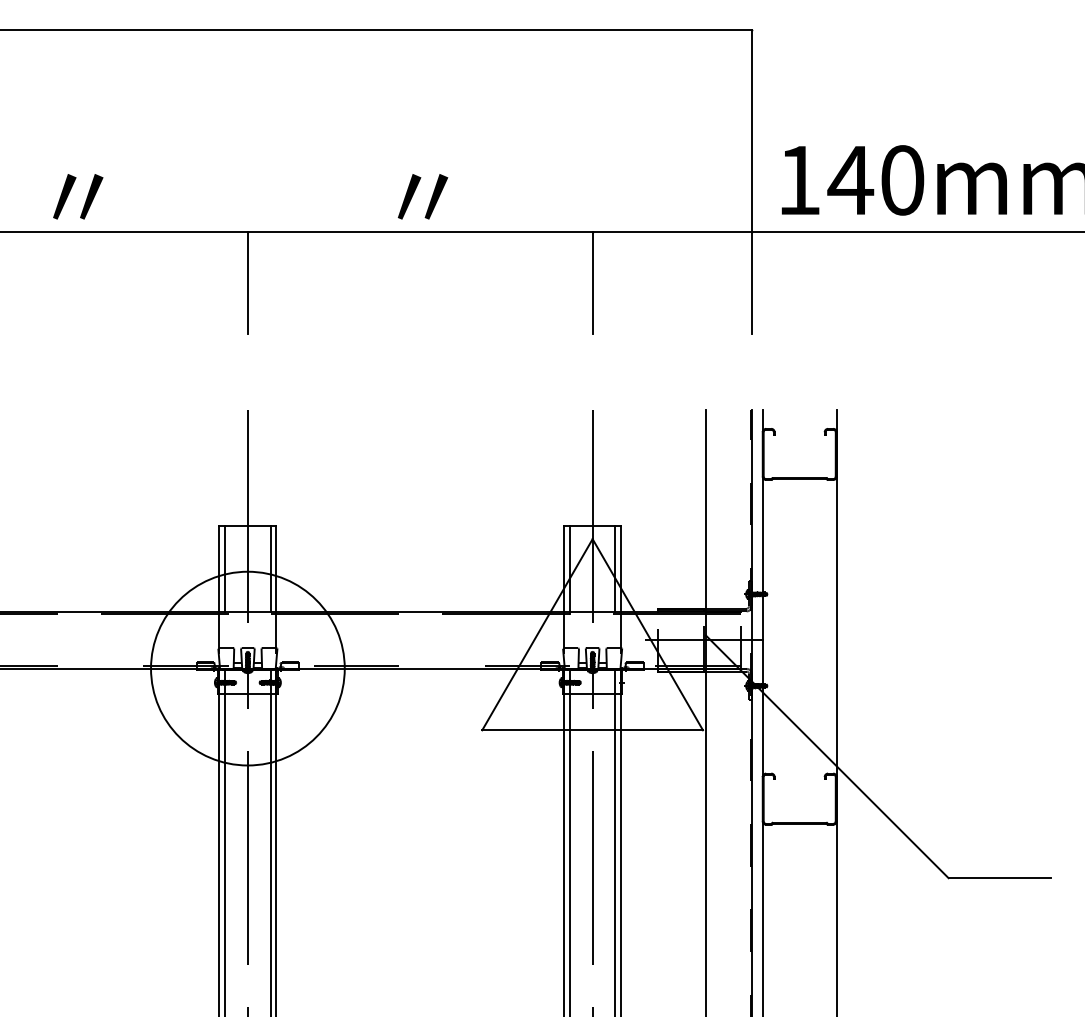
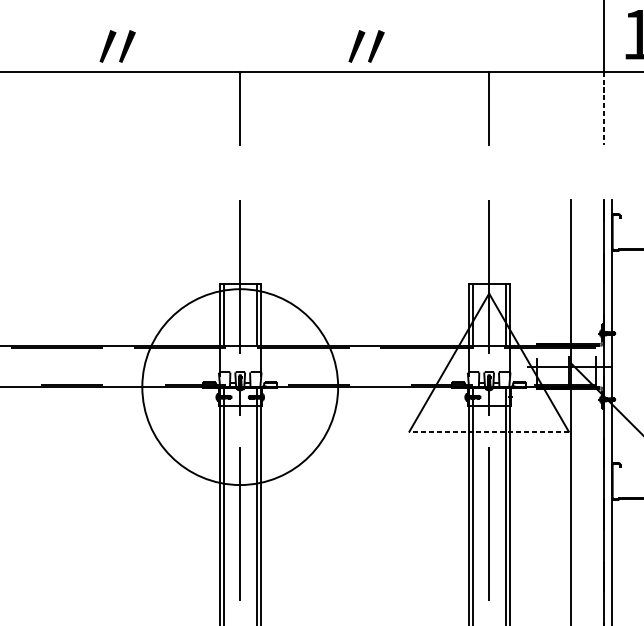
line: (751, 283) -> (603, 109), solid -> dashed
circle: (247, 668) -> (239, 387), size x1.4
line: (592, 730) -> (489, 431), solid -> dashed

